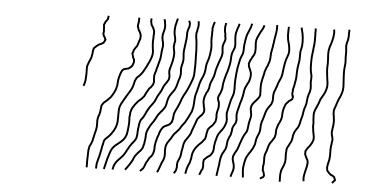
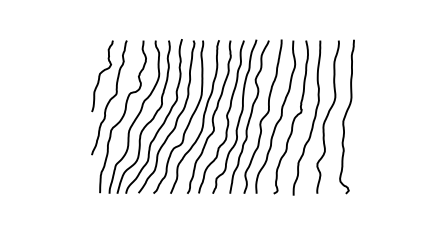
curve: (102, 73) -> (110, 98), added

